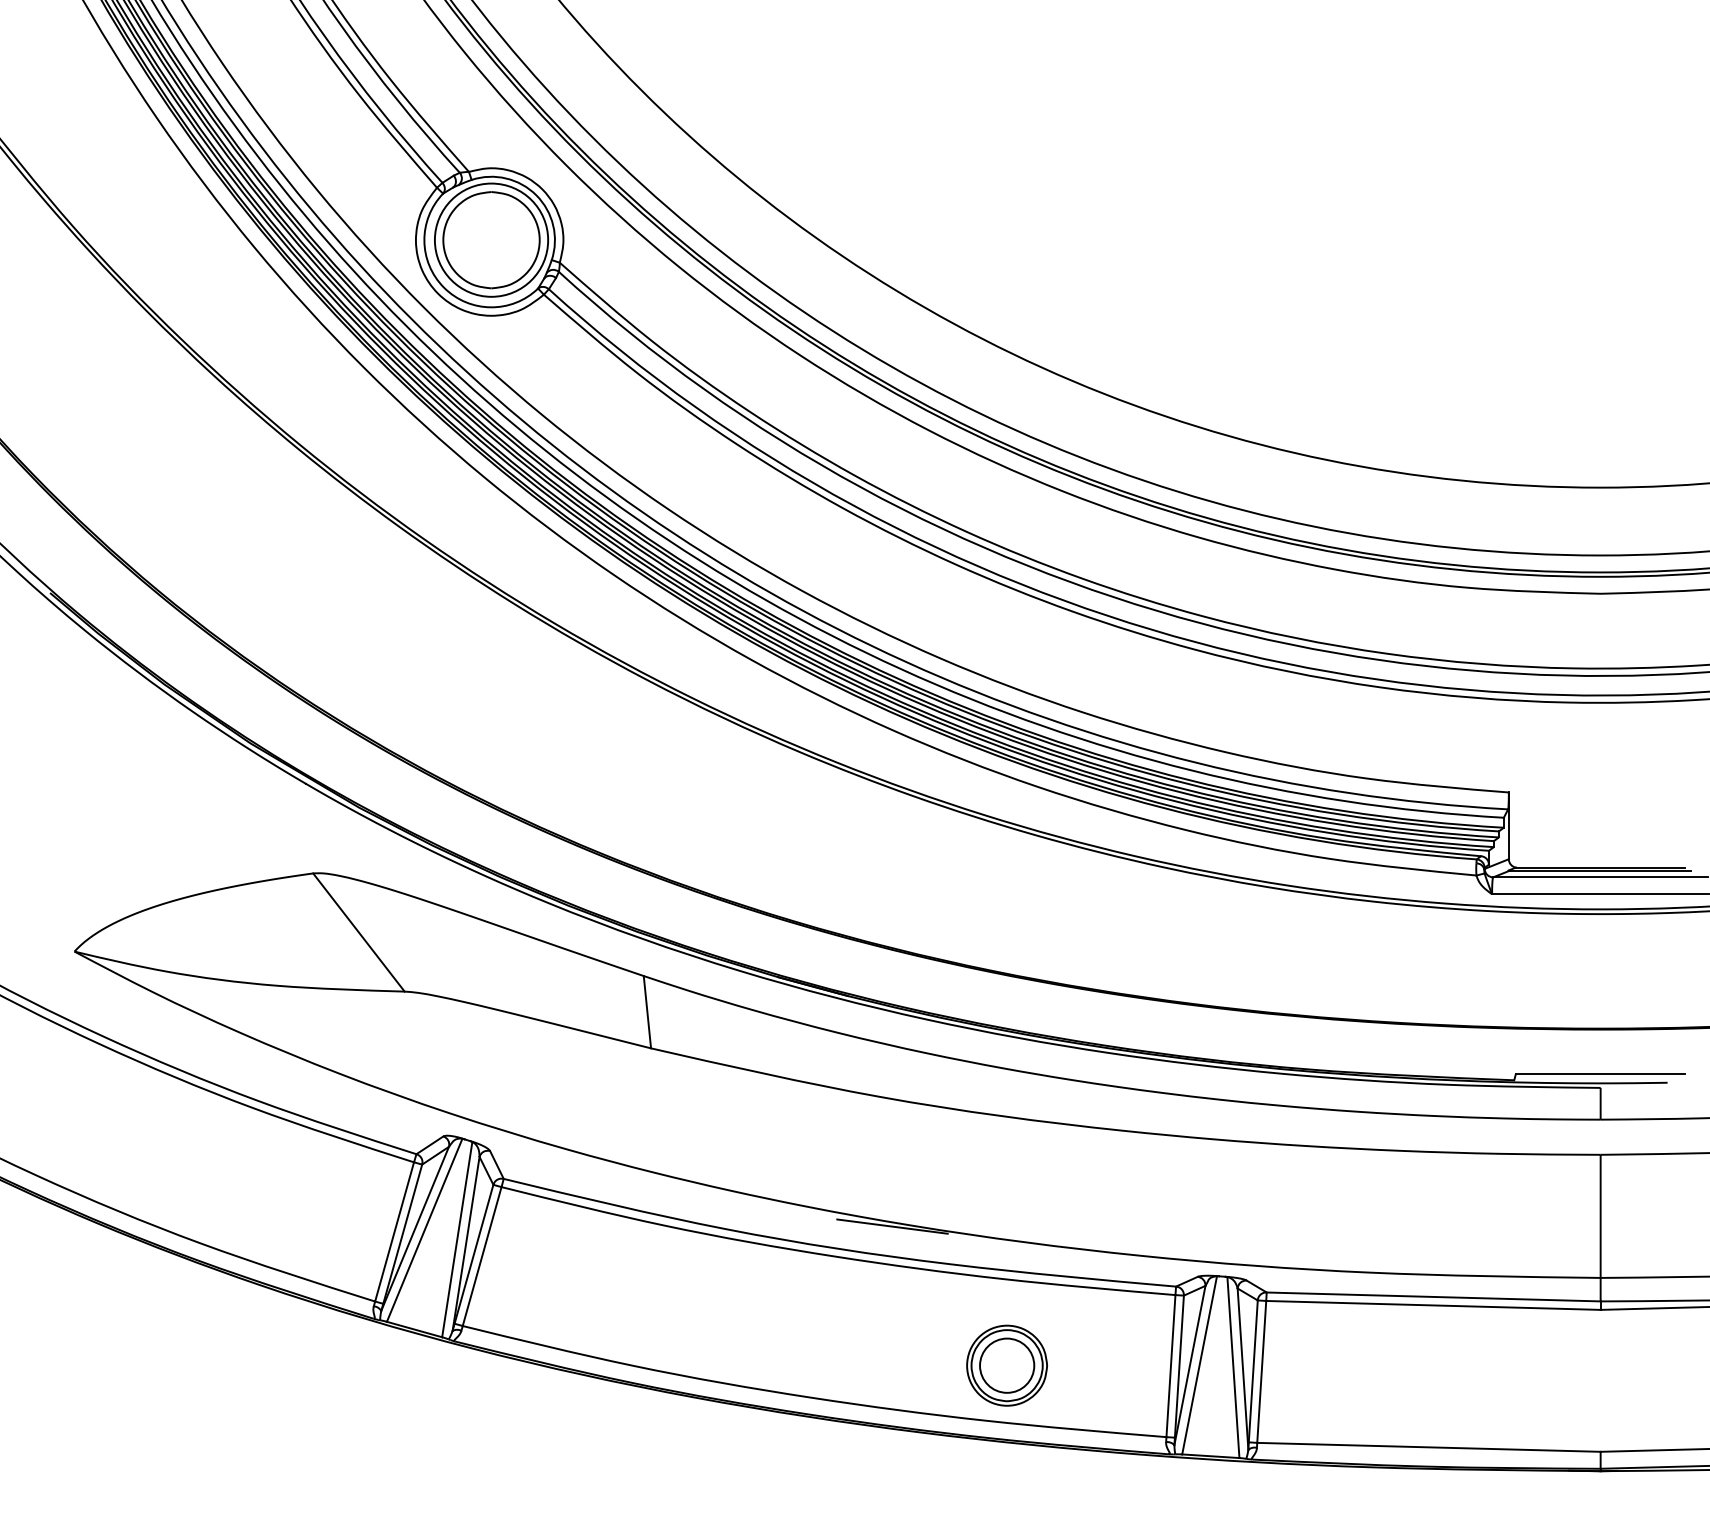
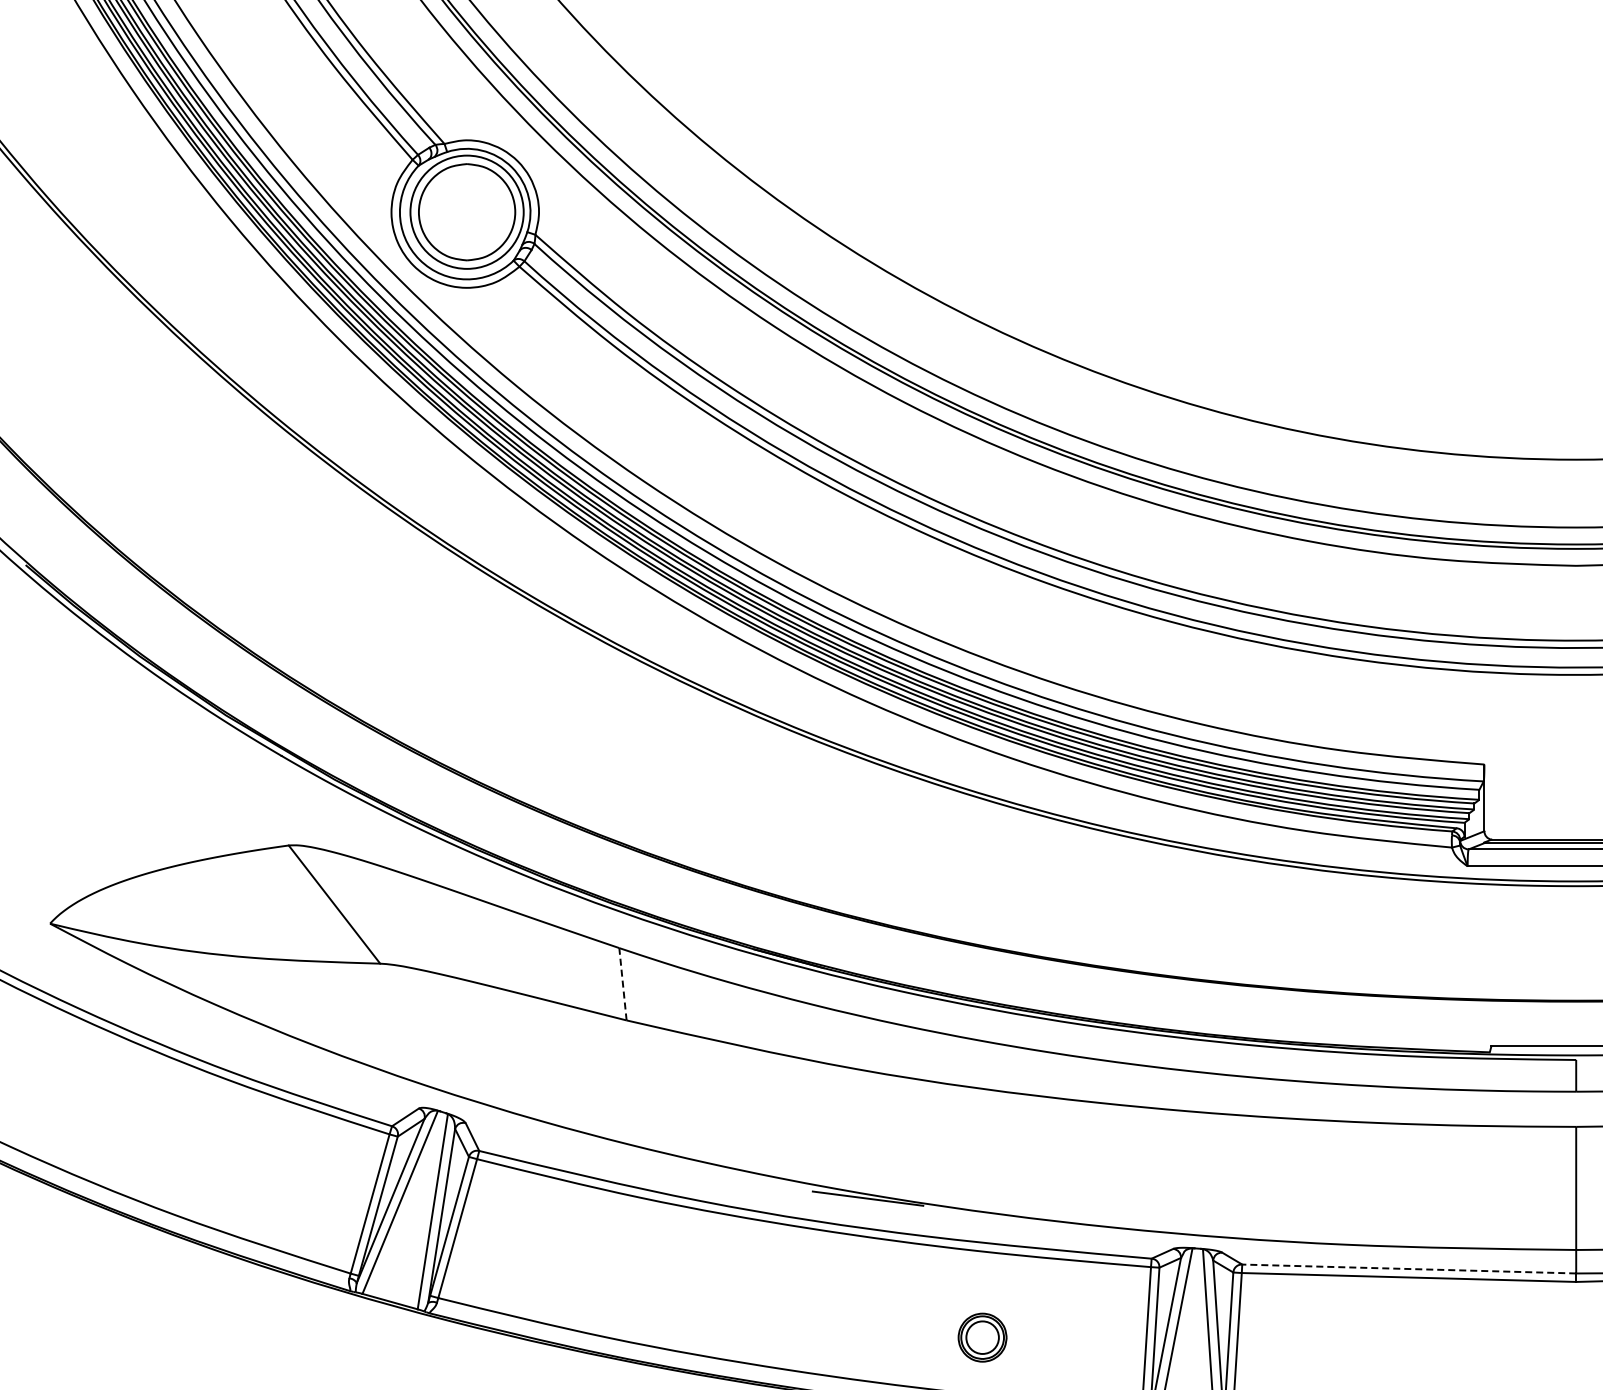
line: (647, 1011) -> (623, 983), solid -> dashed
line: (1433, 1296) -> (1409, 1268), solid -> dashed
part: (1006, 1365) -> (982, 1337), size x0.6

